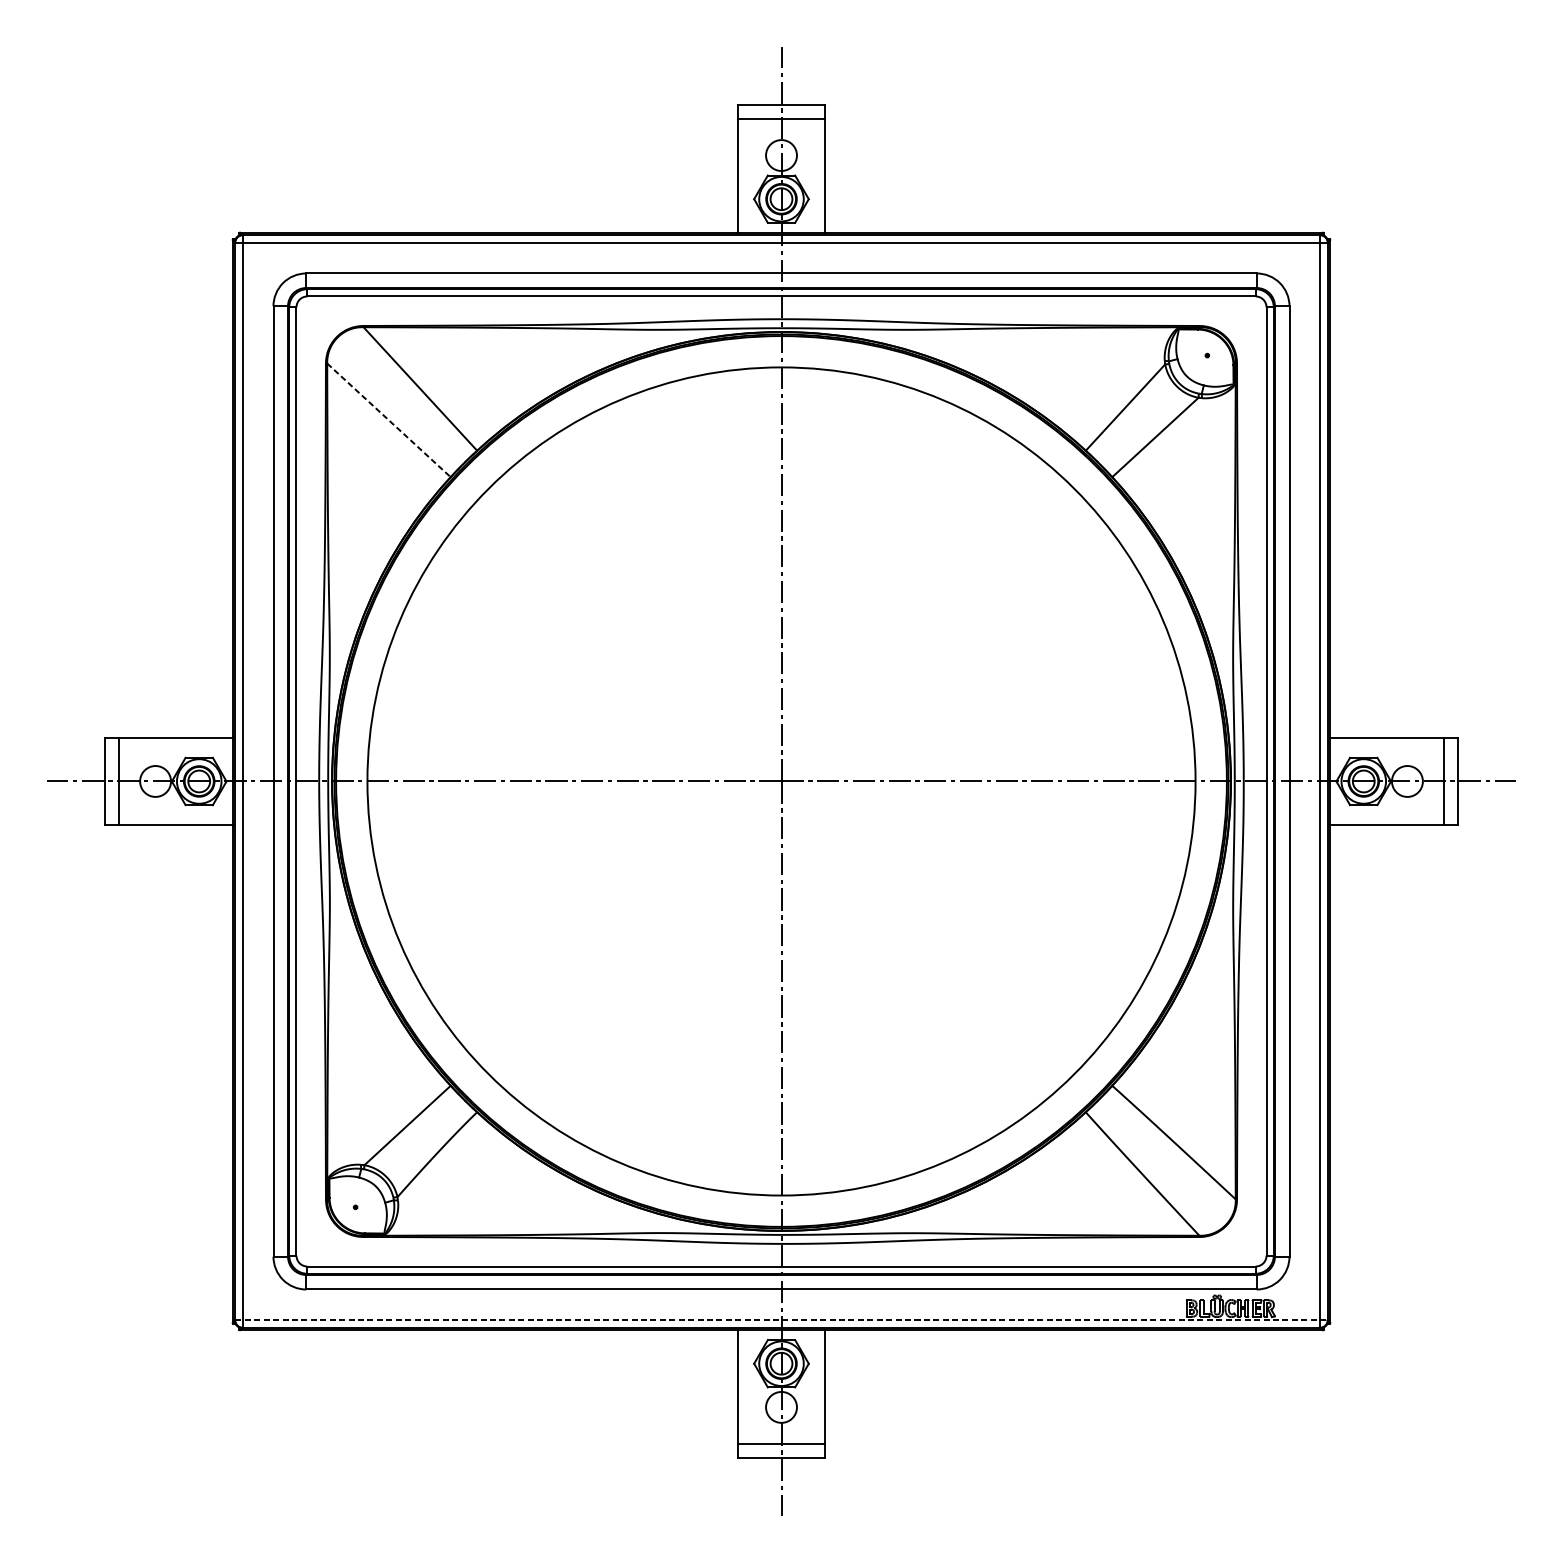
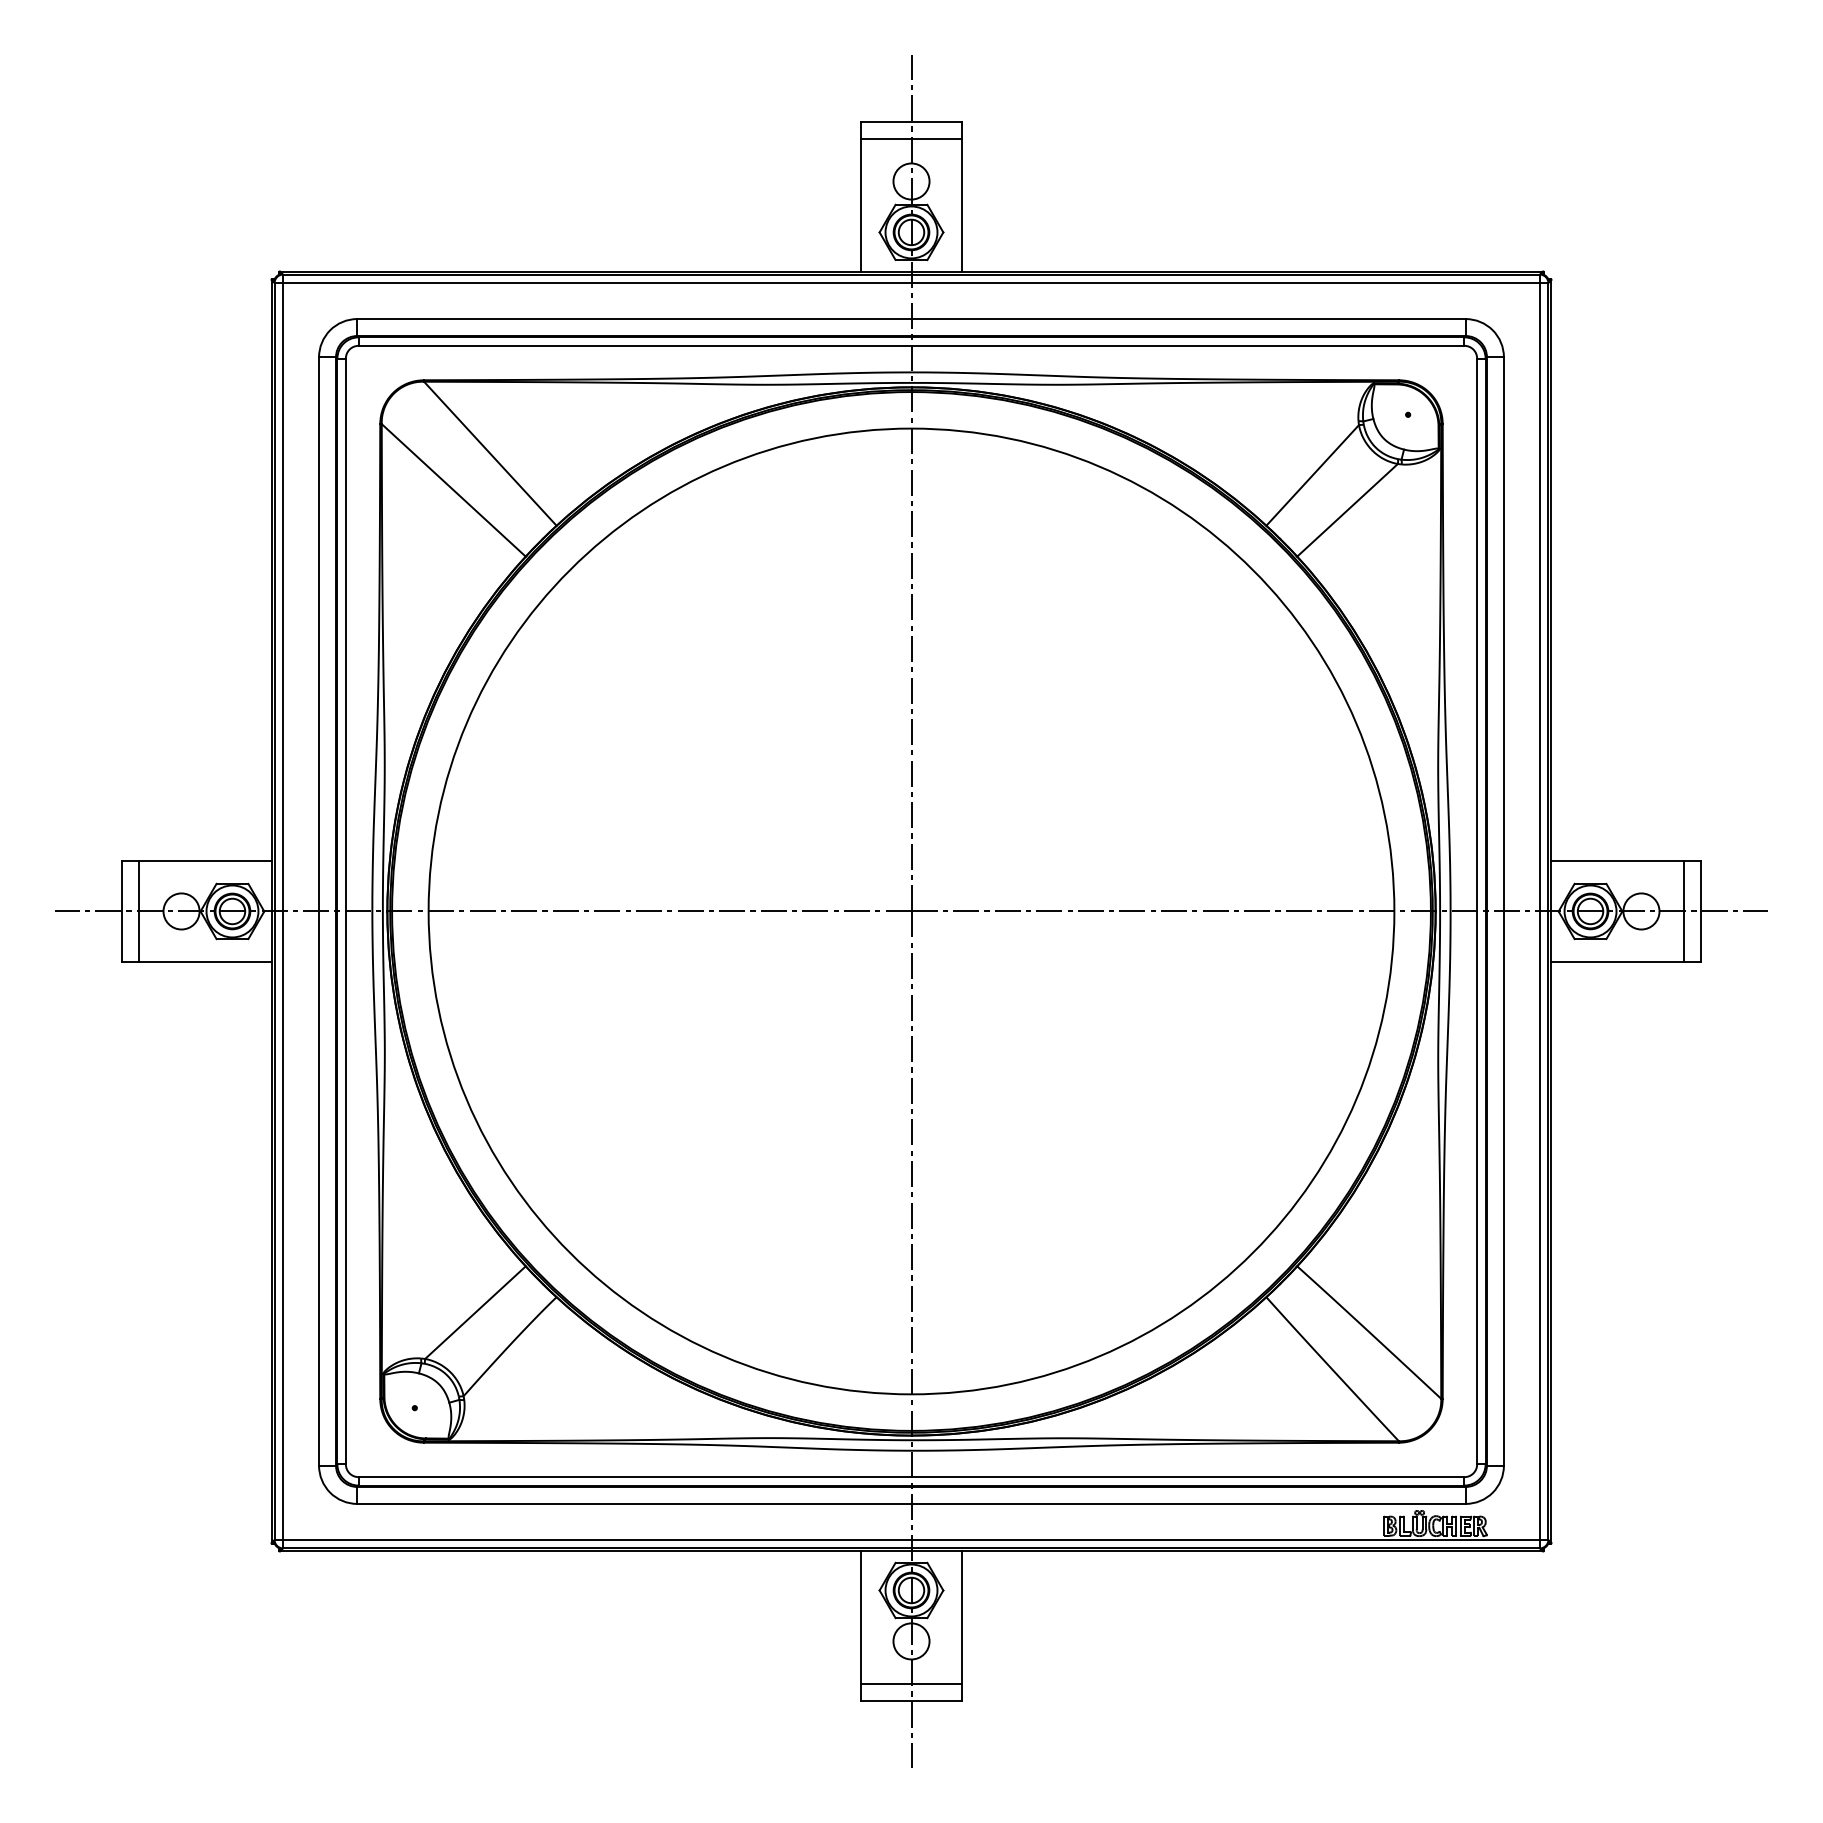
line: (388, 420) -> (453, 490), dashed -> solid
line: (781, 1320) -> (911, 1539), dashed -> solid

